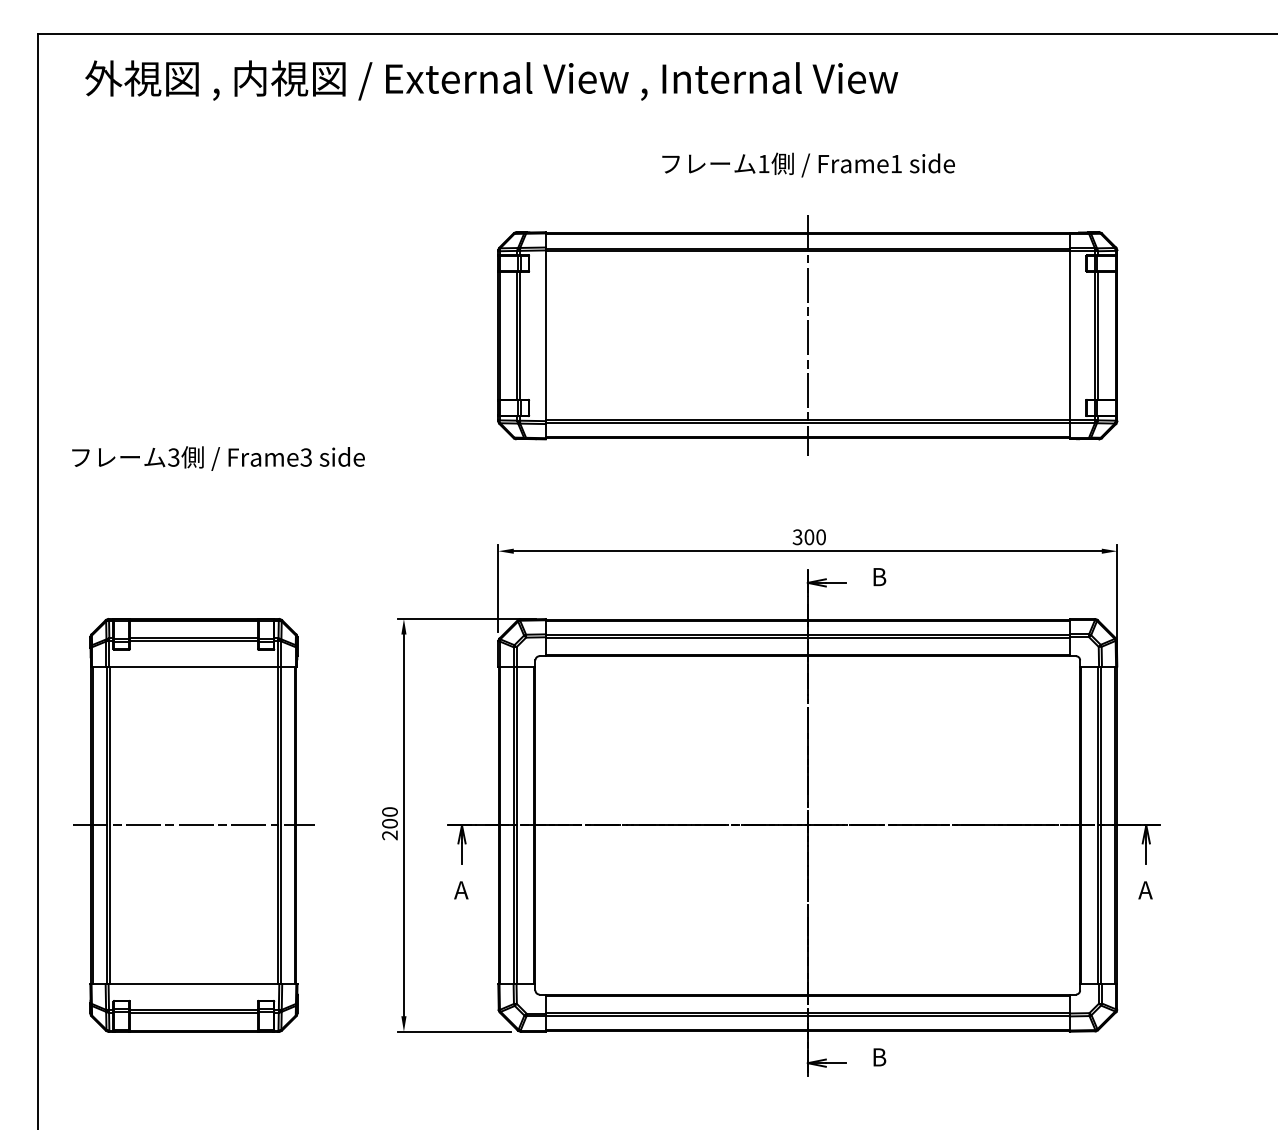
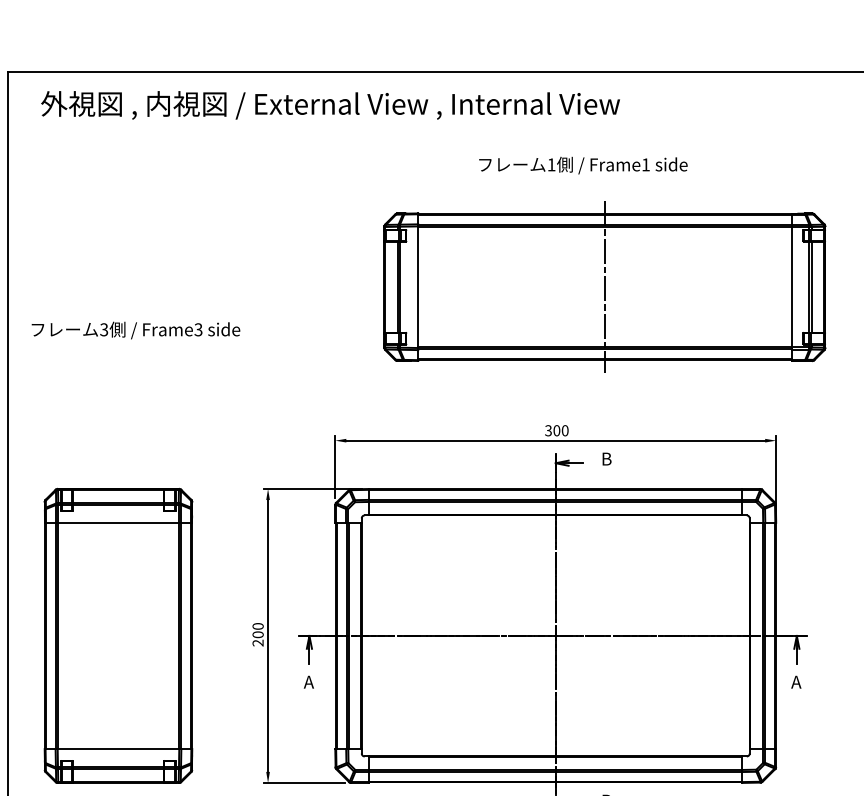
text: (808, 164) -> (583, 165), moved
part: (807, 335) -> (604, 287), moved
text: (218, 458) -> (135, 330), moved
line: (193, 825) -> (118, 636), removed

